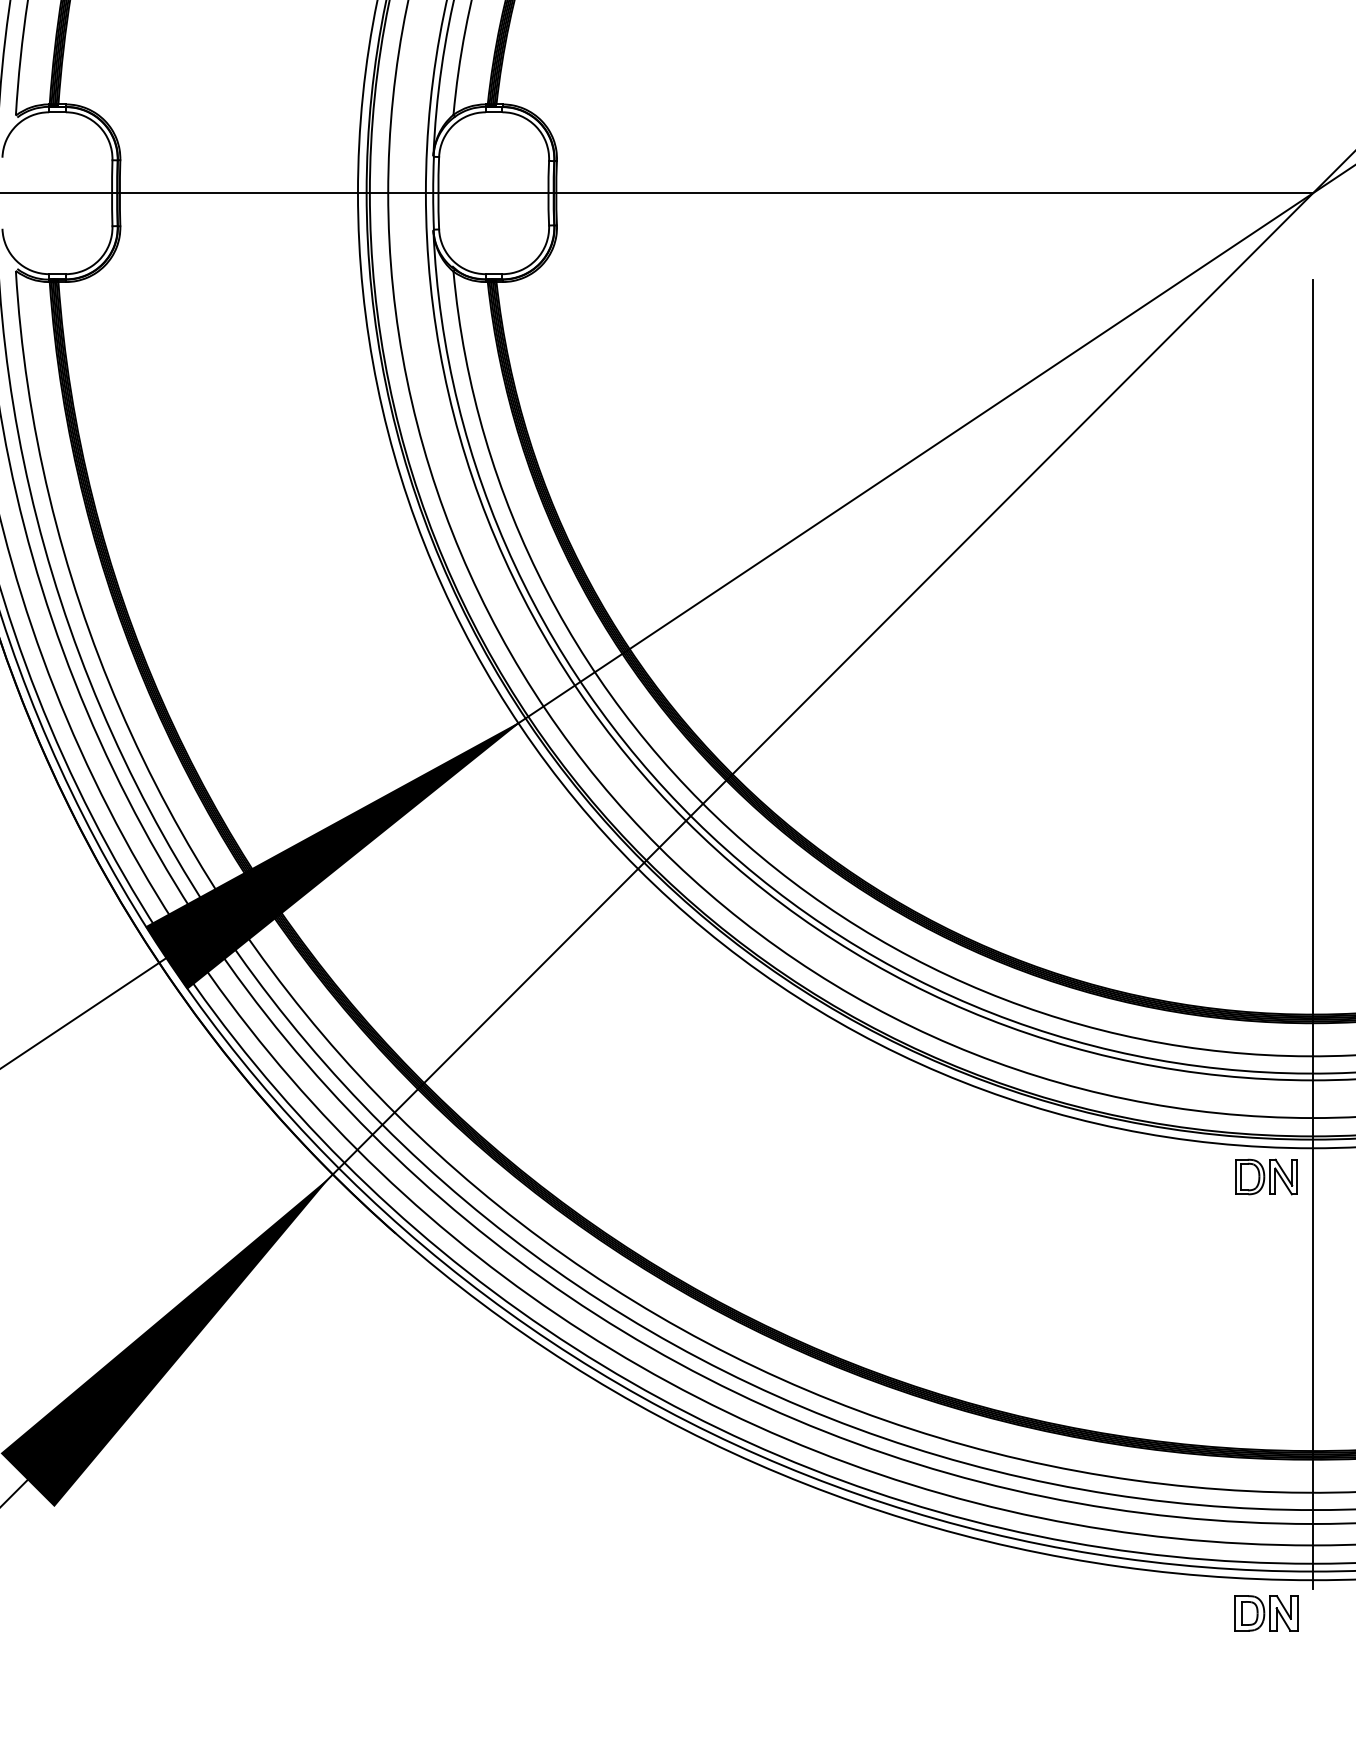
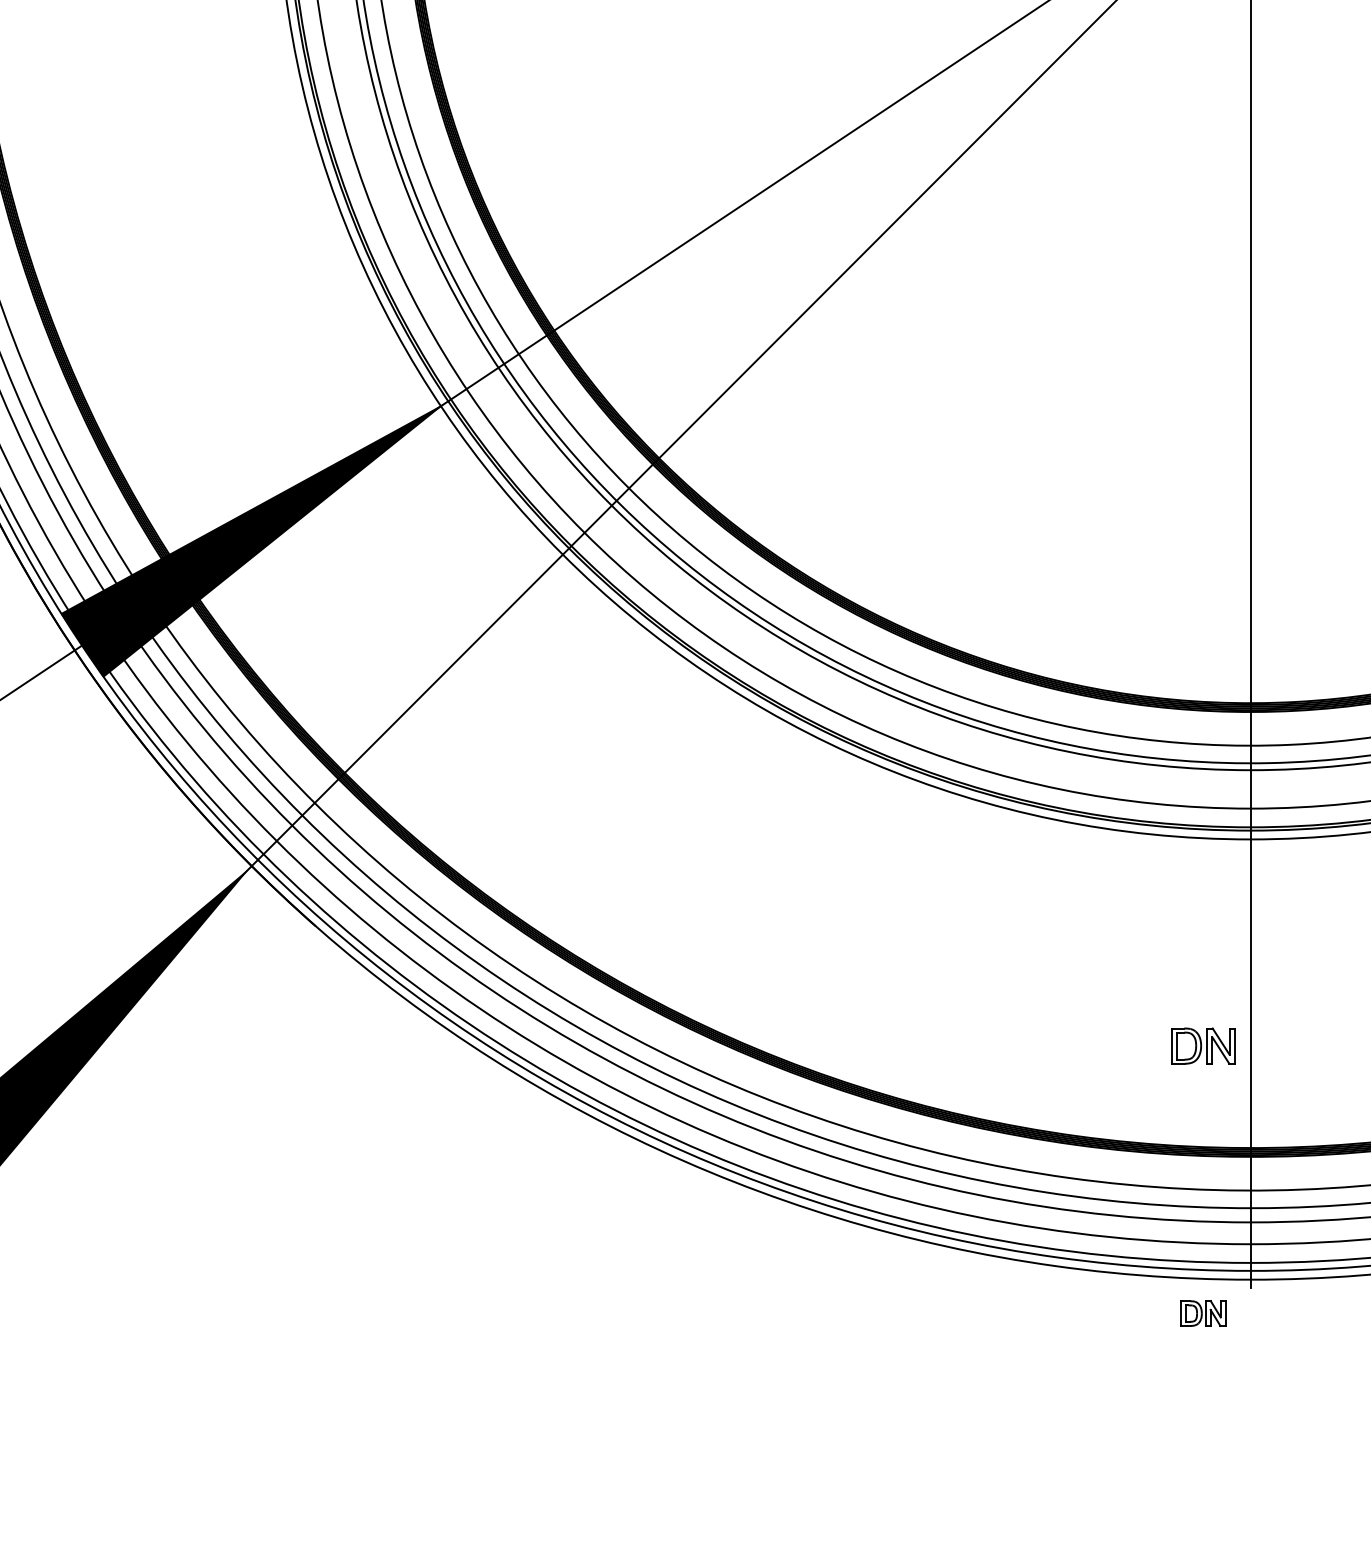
part: (1266, 1176) -> (1203, 1045), moved
part: (1266, 1613) -> (1203, 1313), size x0.7

